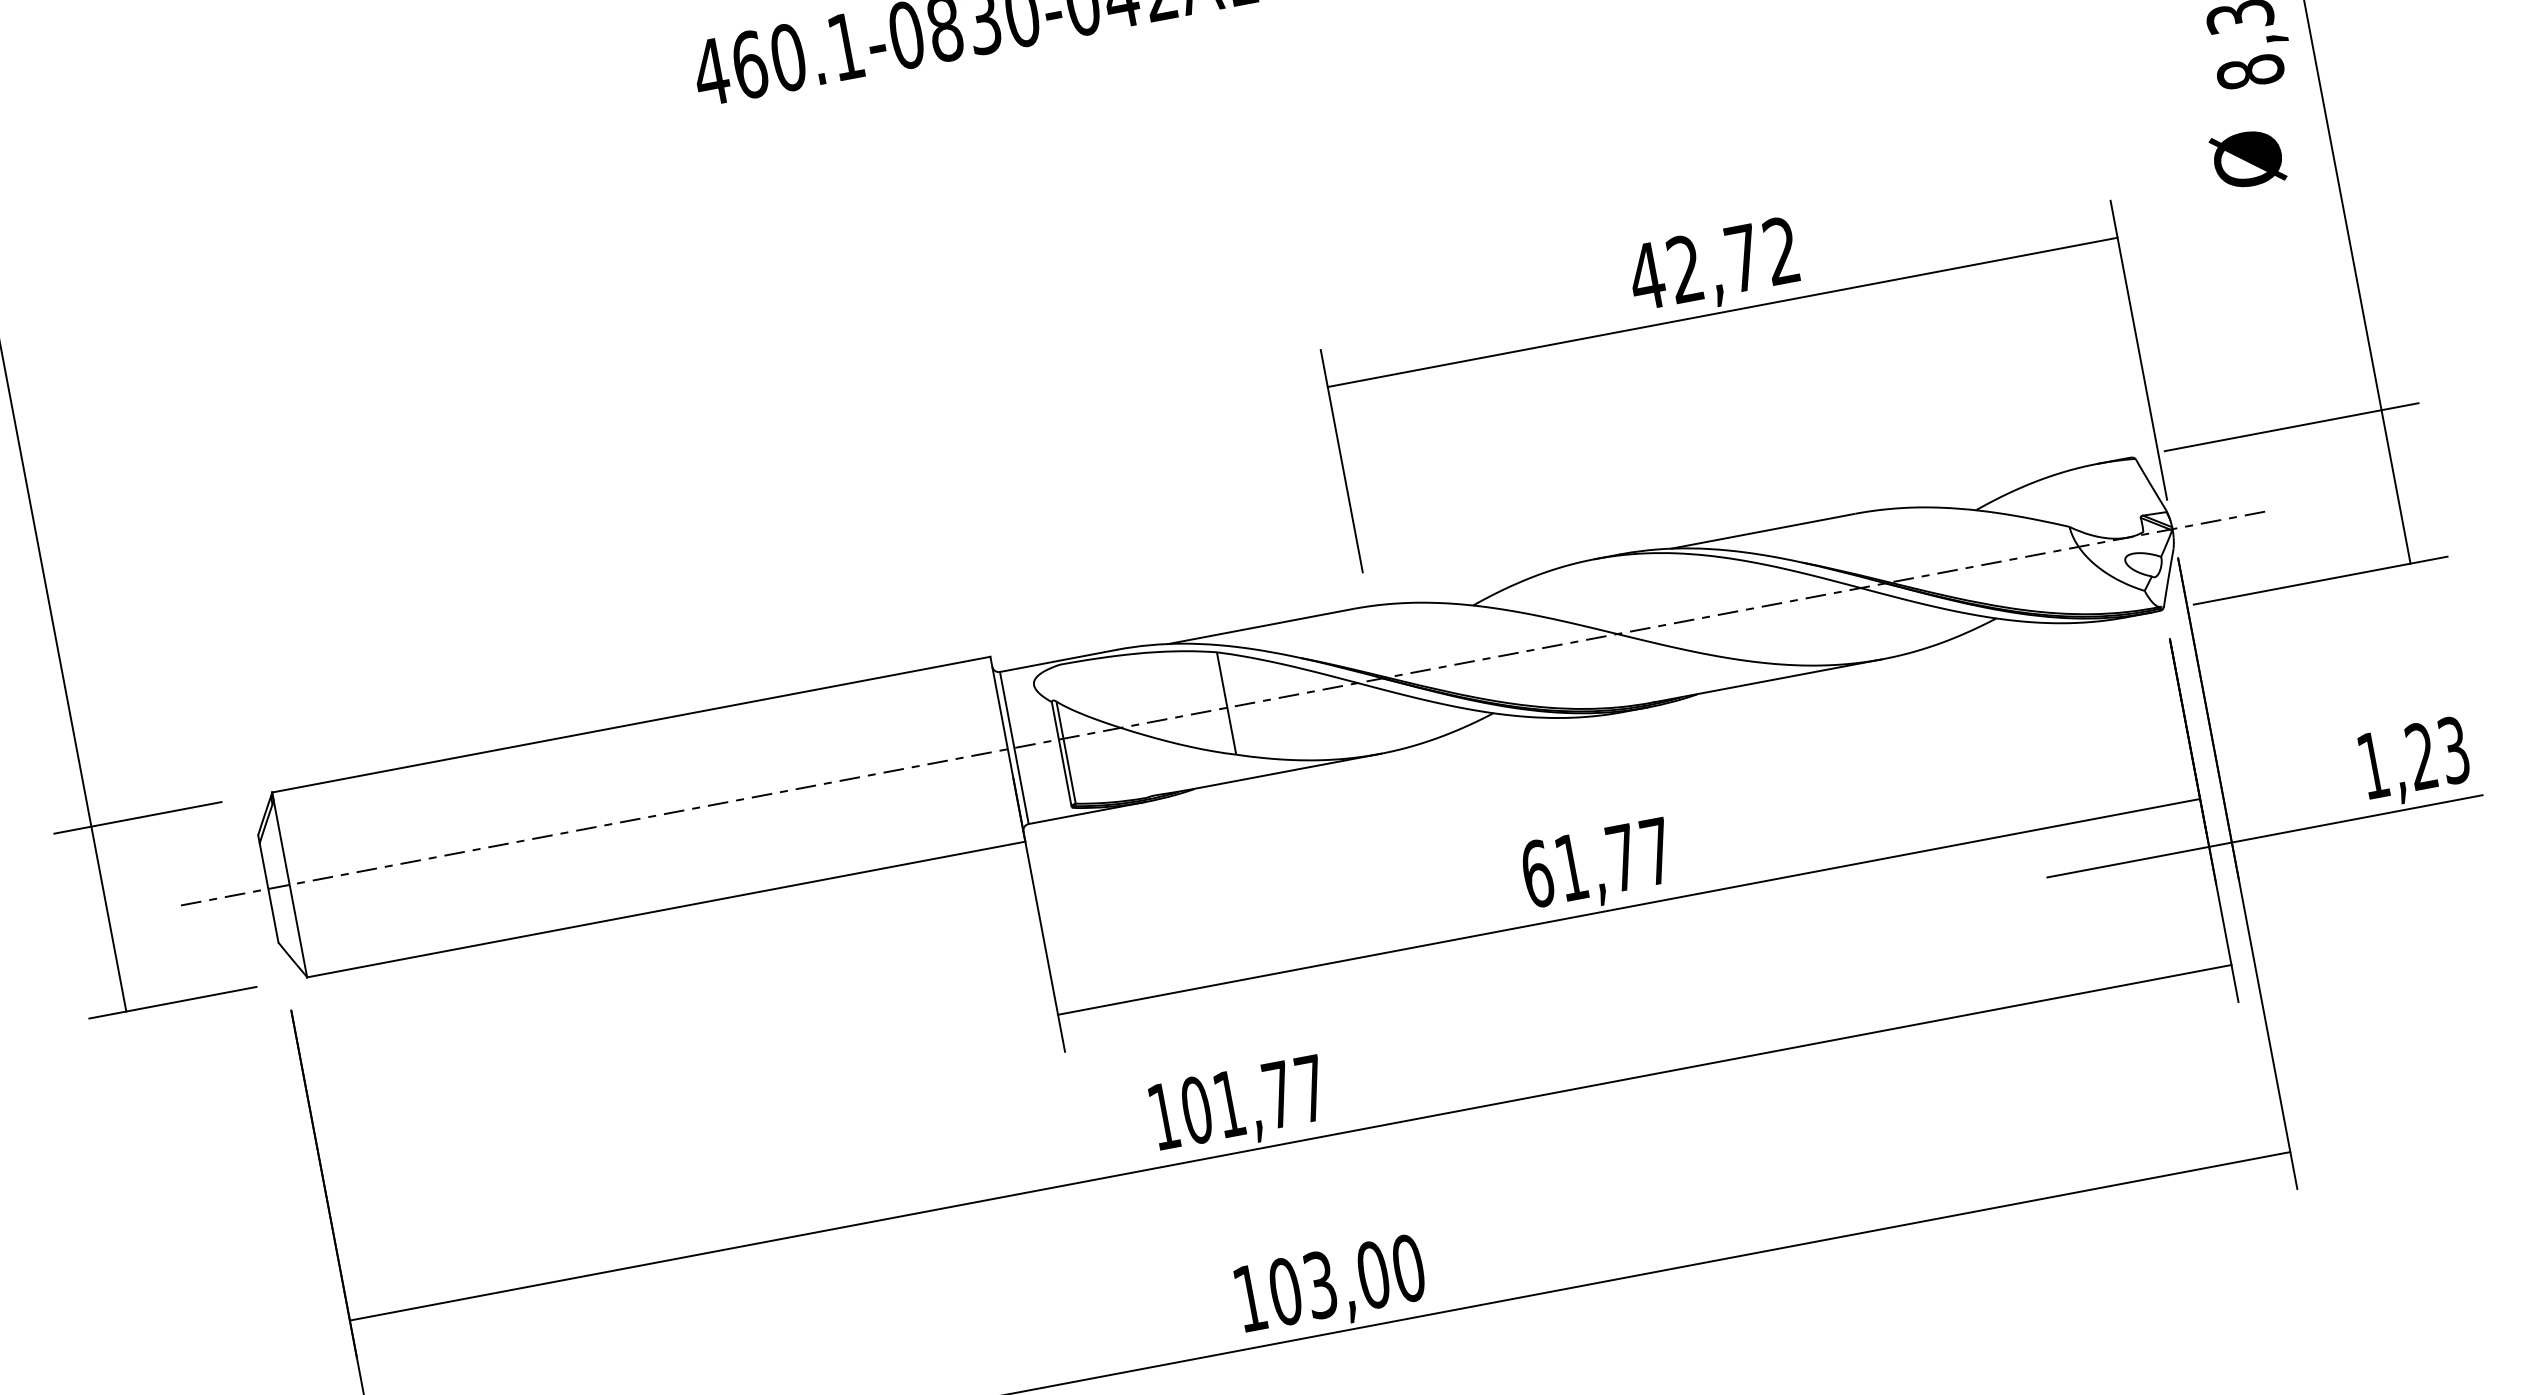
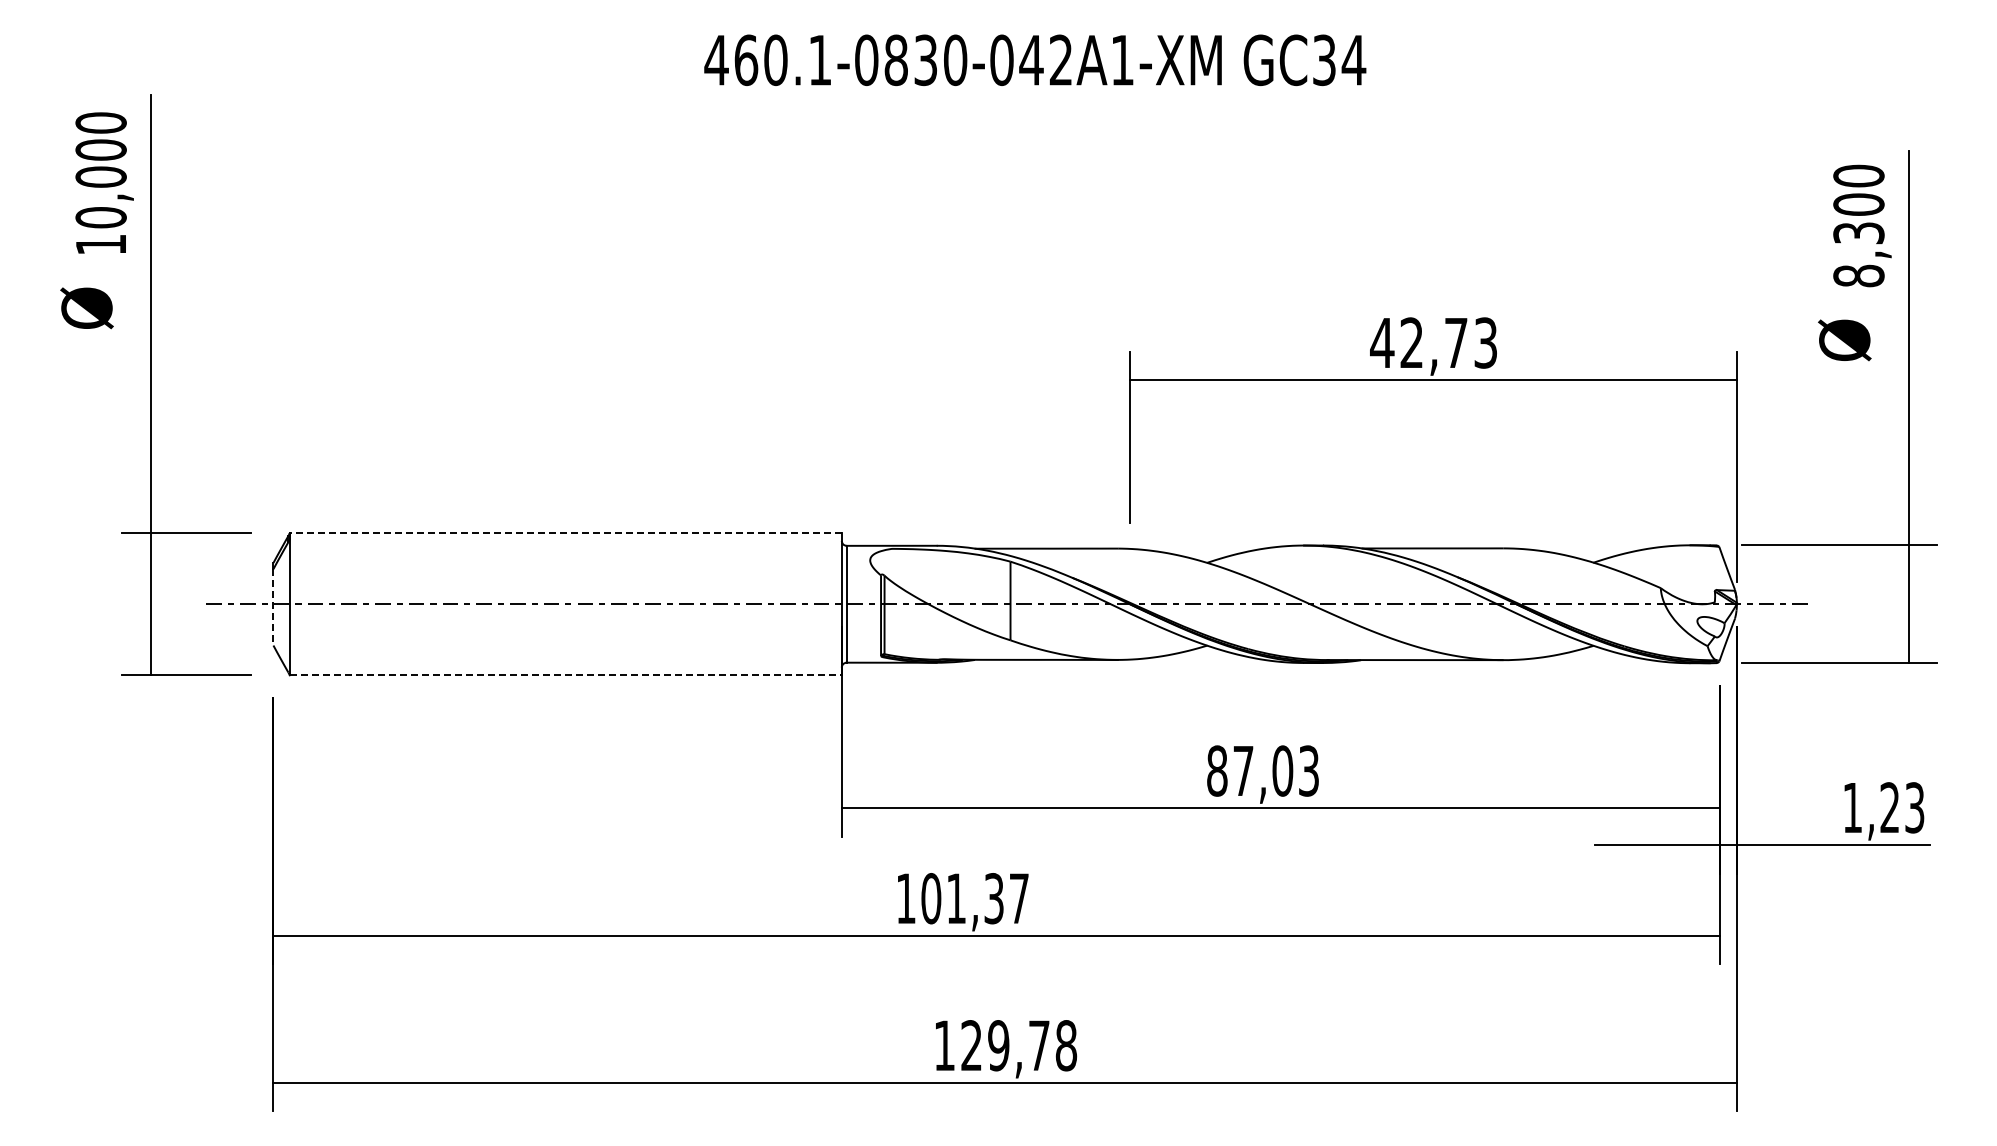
text: (1781, 250) -> (1485, 342), 42,72 -> 42,73
line: (630, 725) -> (565, 533), solid -> dashed
text: (1596, 862) -> (1262, 770), 61,77 -> 87,03
line: (269, 893) -> (273, 607), solid -> dashed
line: (665, 909) -> (565, 675), solid -> dashed
text: (1277, 1094) -> (993, 898), 101,77 -> 101,37
text: (1347, 1279) -> (1019, 1045), 103,00 -> 129,78

